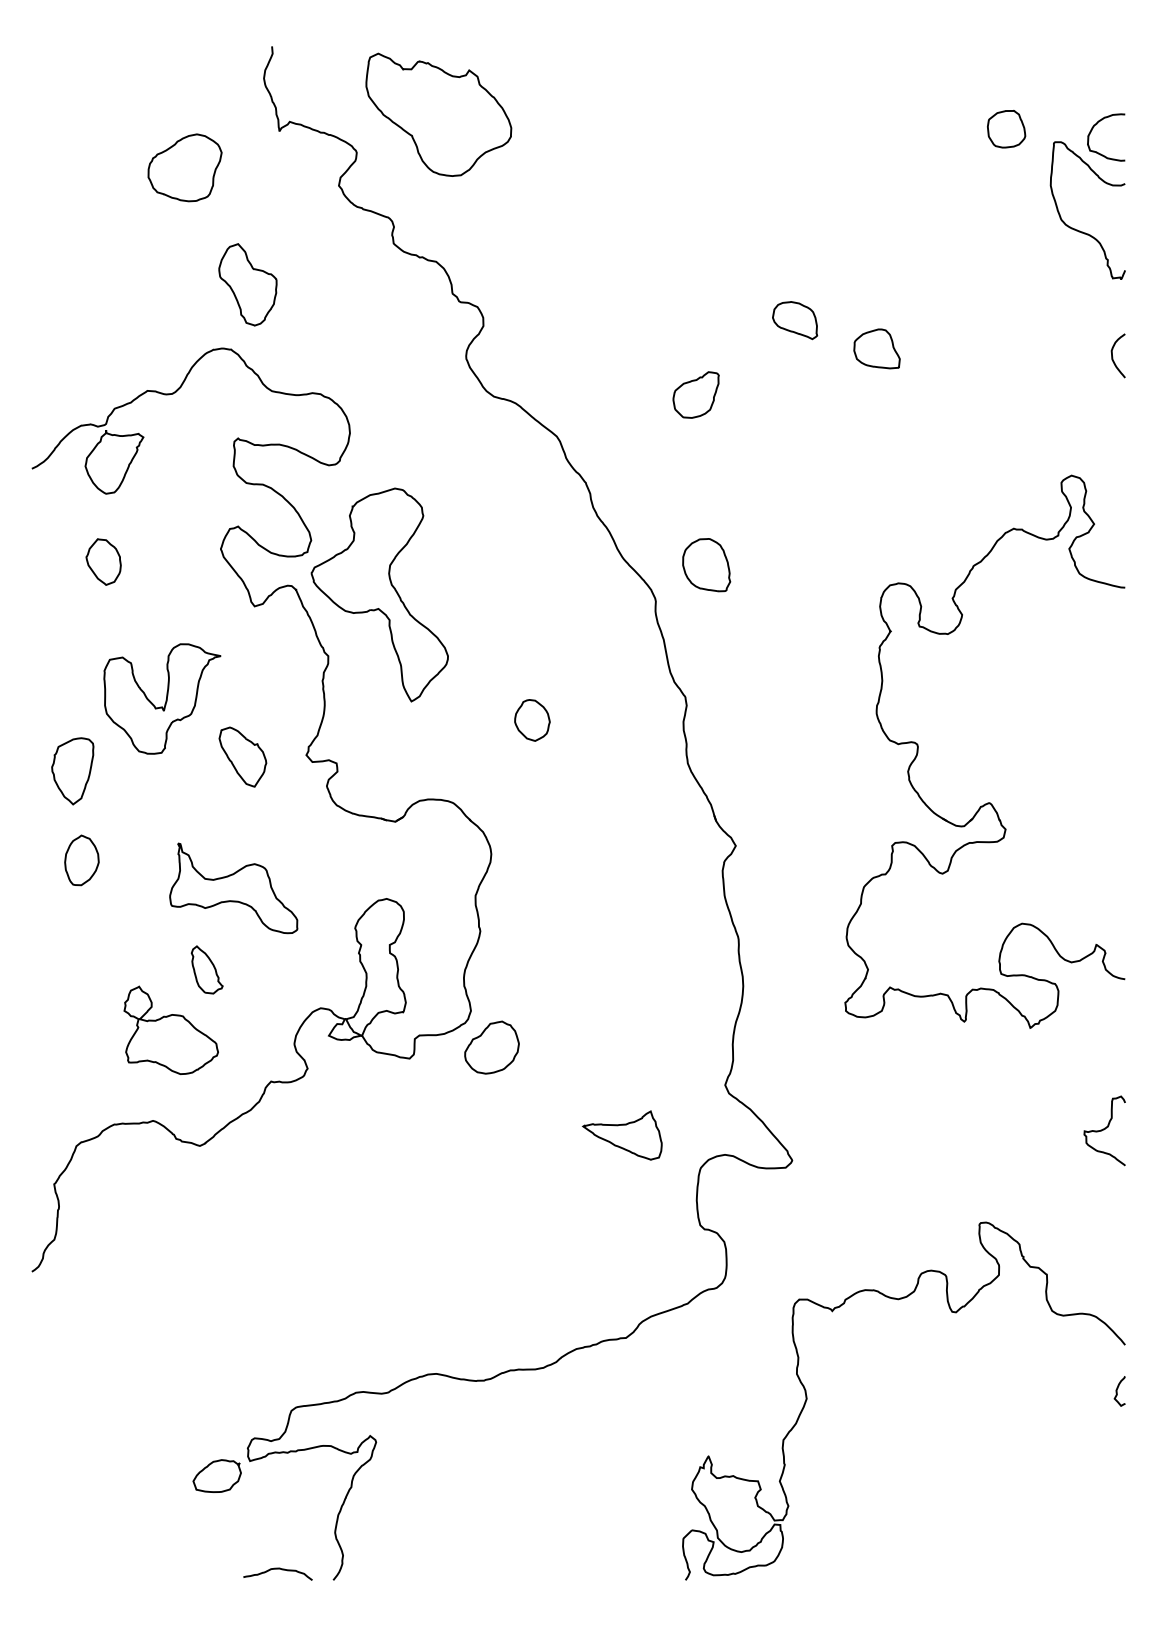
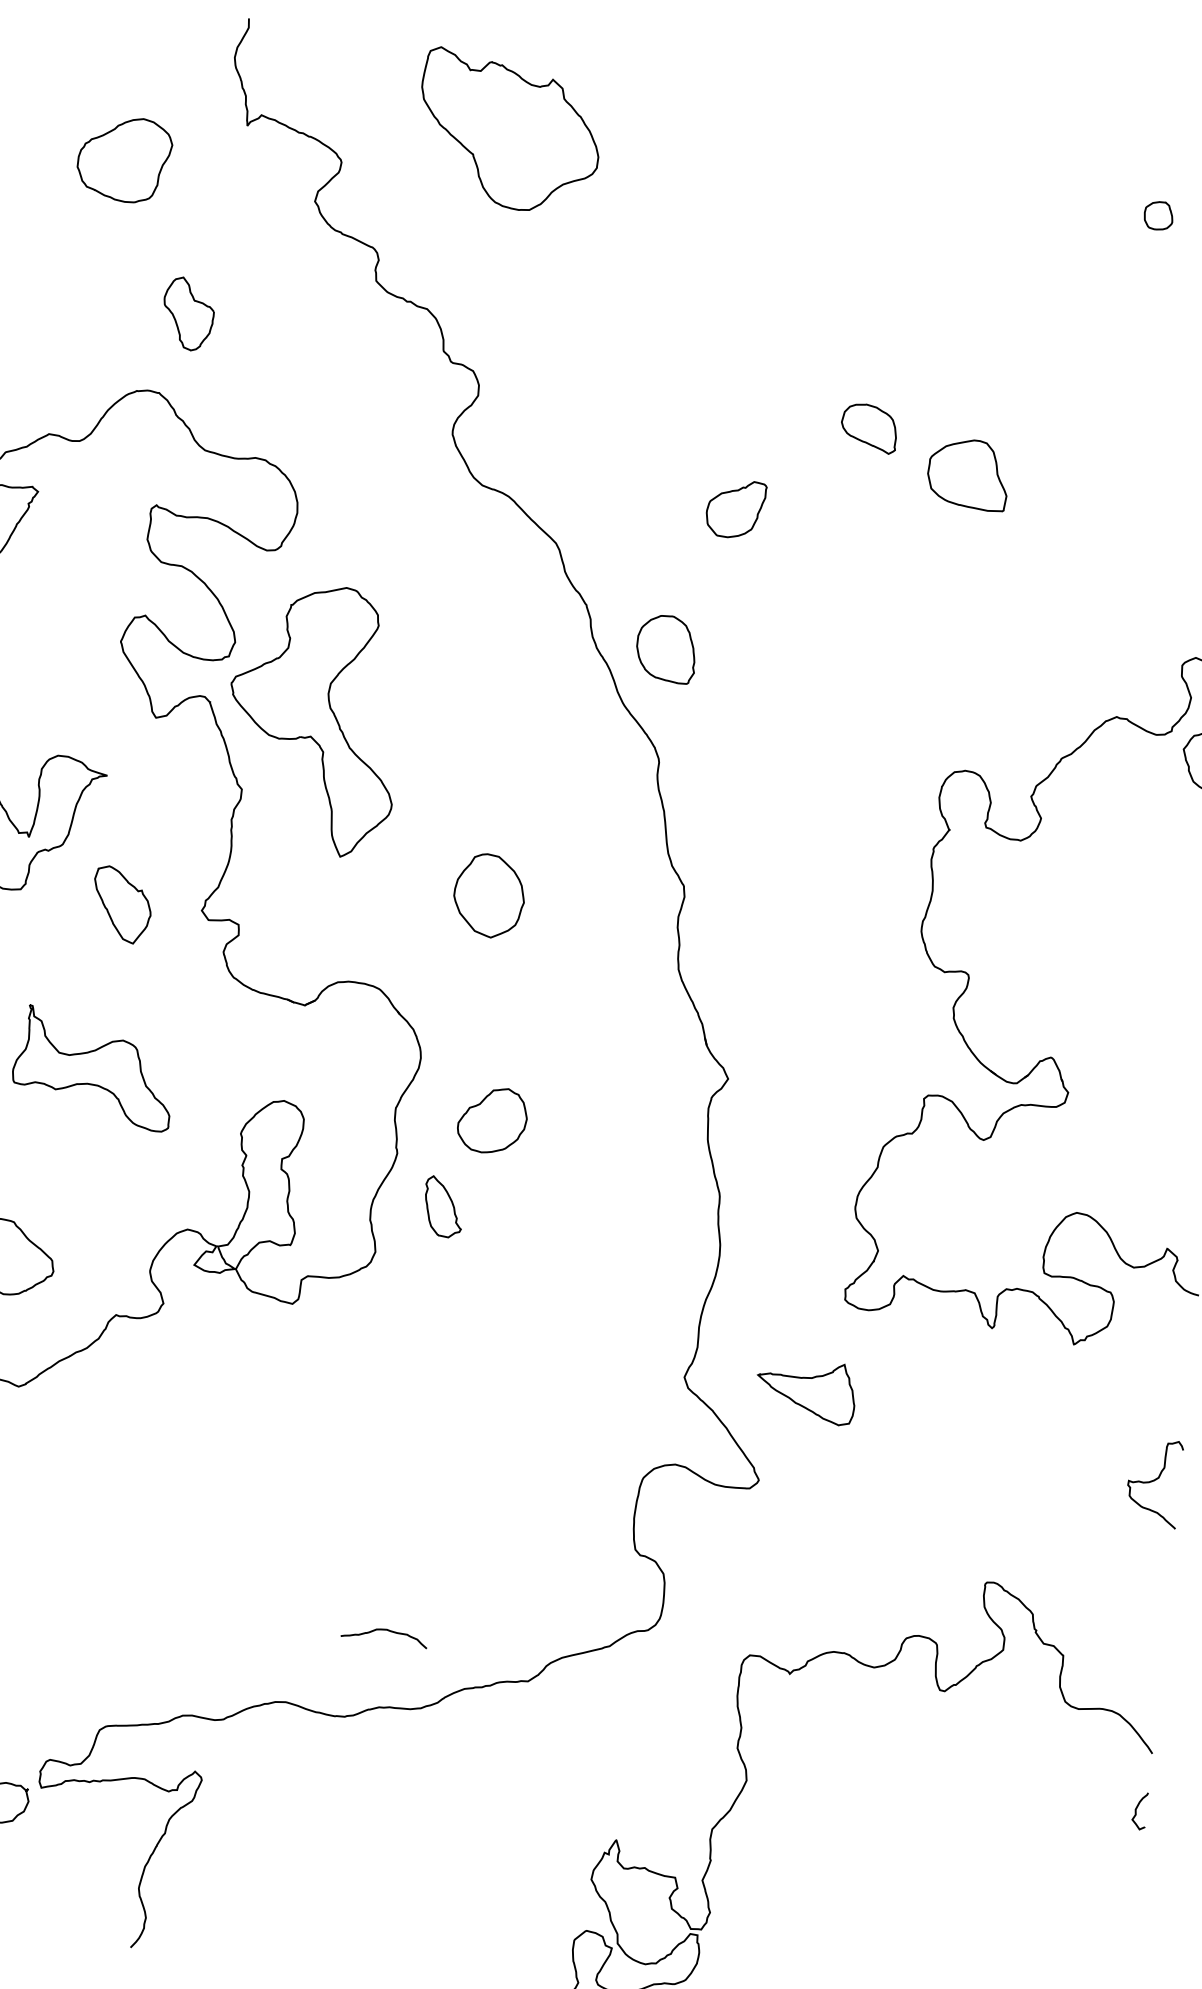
part: (438, 114) -> (508, 131), moved
part: (1006, 129) -> (1158, 215), size x0.6
part: (247, 284) -> (187, 313), size x0.7
part: (876, 348) -> (967, 473), size x1.4
part: (706, 565) -> (666, 649), moved
part: (532, 720) -> (489, 895), size x1.6
part: (206, 969) -> (442, 1206), moved
part: (491, 1047) -> (491, 1120), moved
part: (622, 1135) -> (806, 1391), moved
curve: (277, 1569) -> (384, 1630), moved

